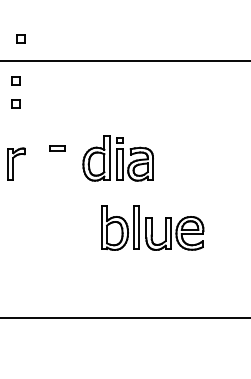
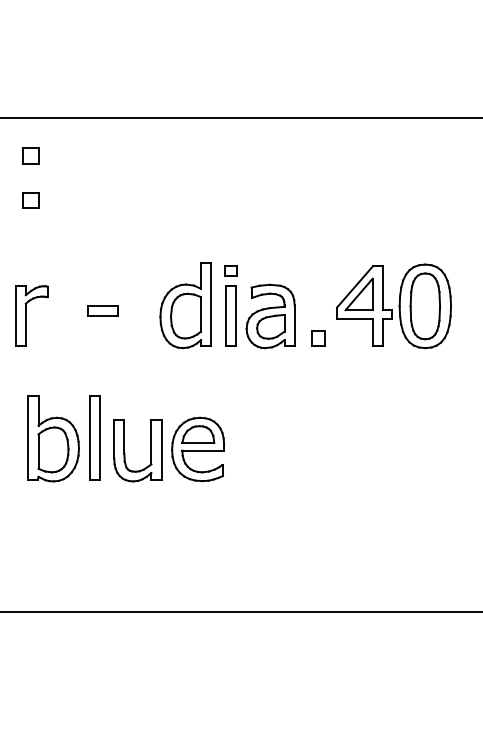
part: (20, 38) -> (39, 74), removed
part: (57, 148) -> (102, 311), moved
part: (198, 158) -> (382, 305), added
part: (152, 227) -> (125, 438), moved

